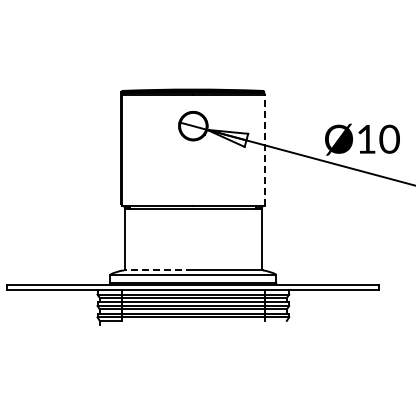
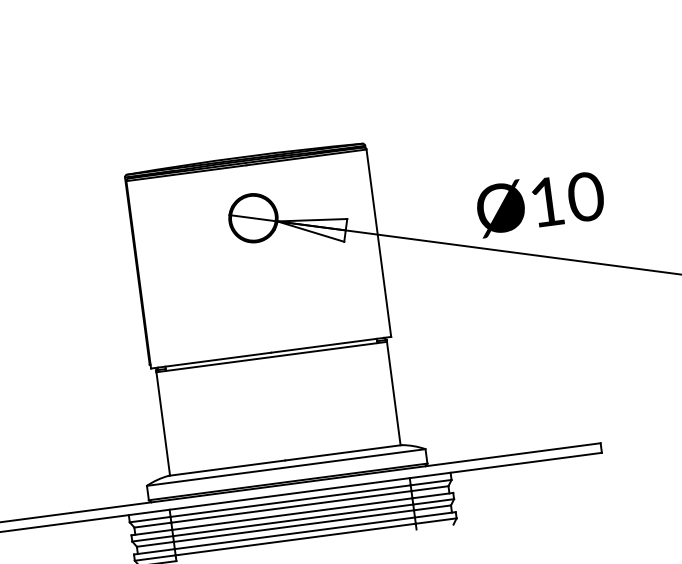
line: (264, 150) -> (378, 243), dashed -> solid
line: (158, 270) -> (226, 468), dashed -> solid

